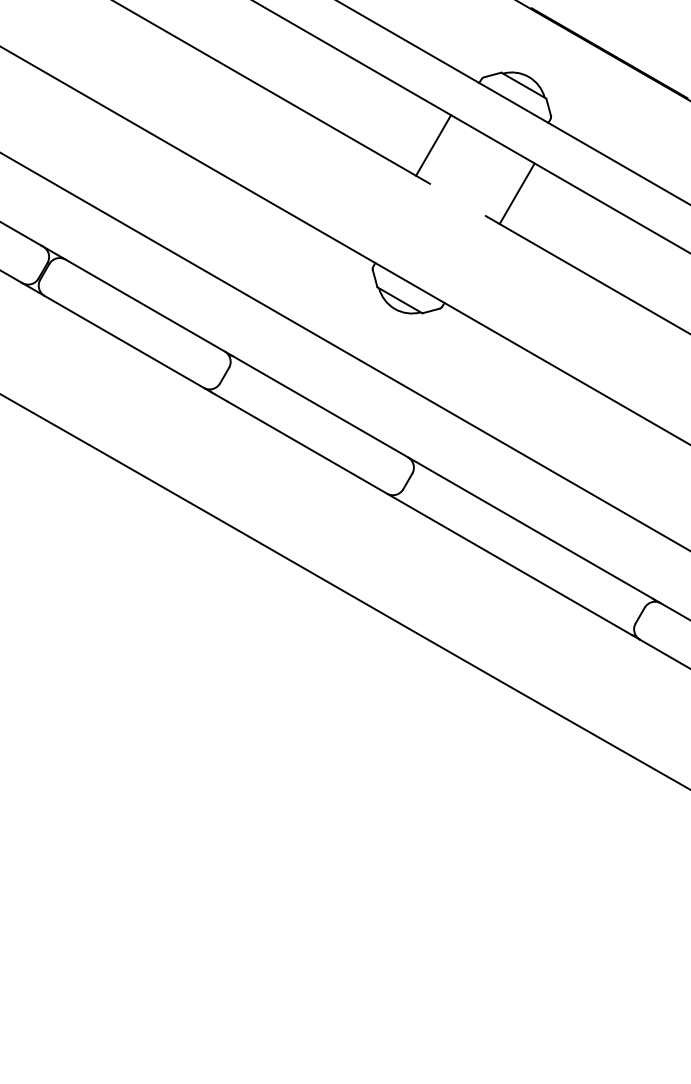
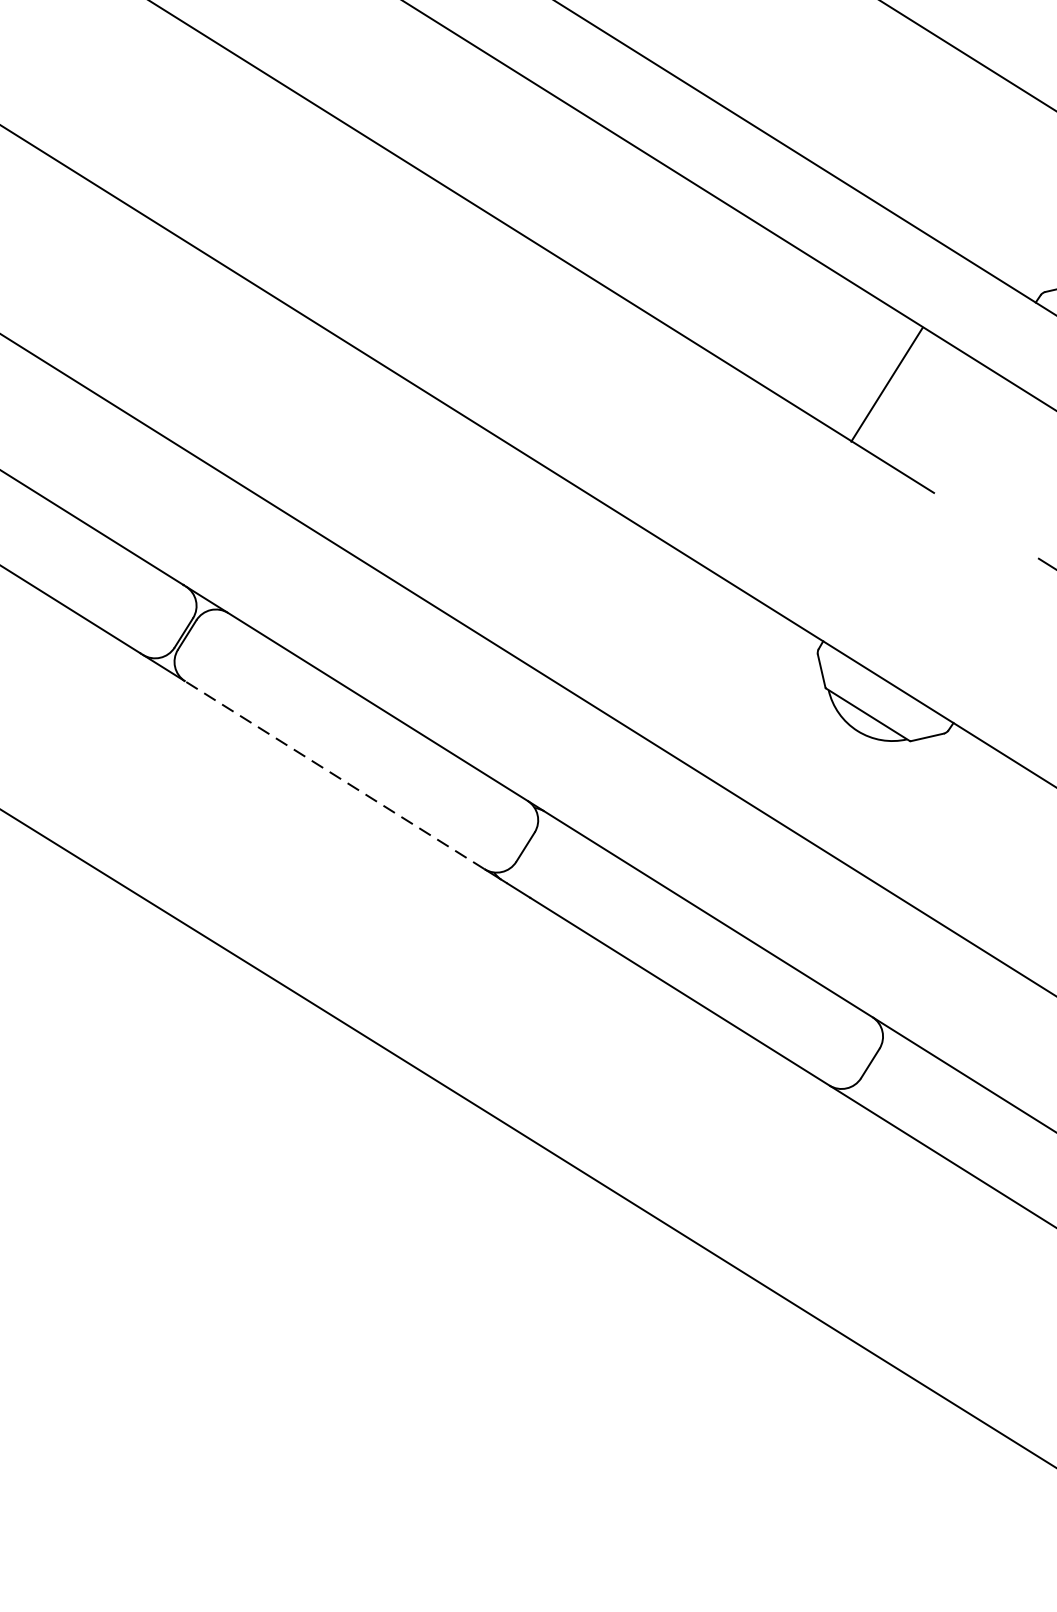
line: (433, 145) -> (886, 384), moved
line: (124, 341) -> (335, 774), solid -> dashed

